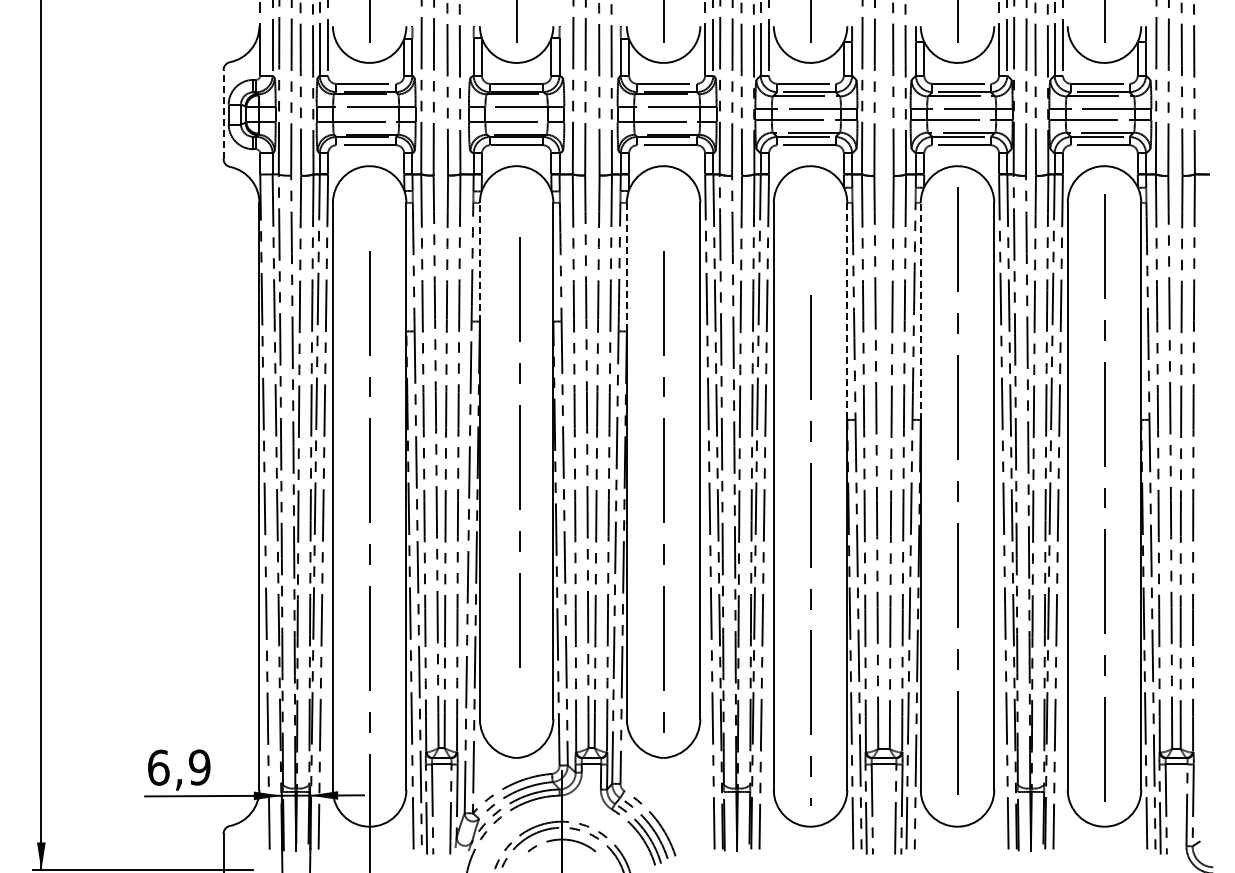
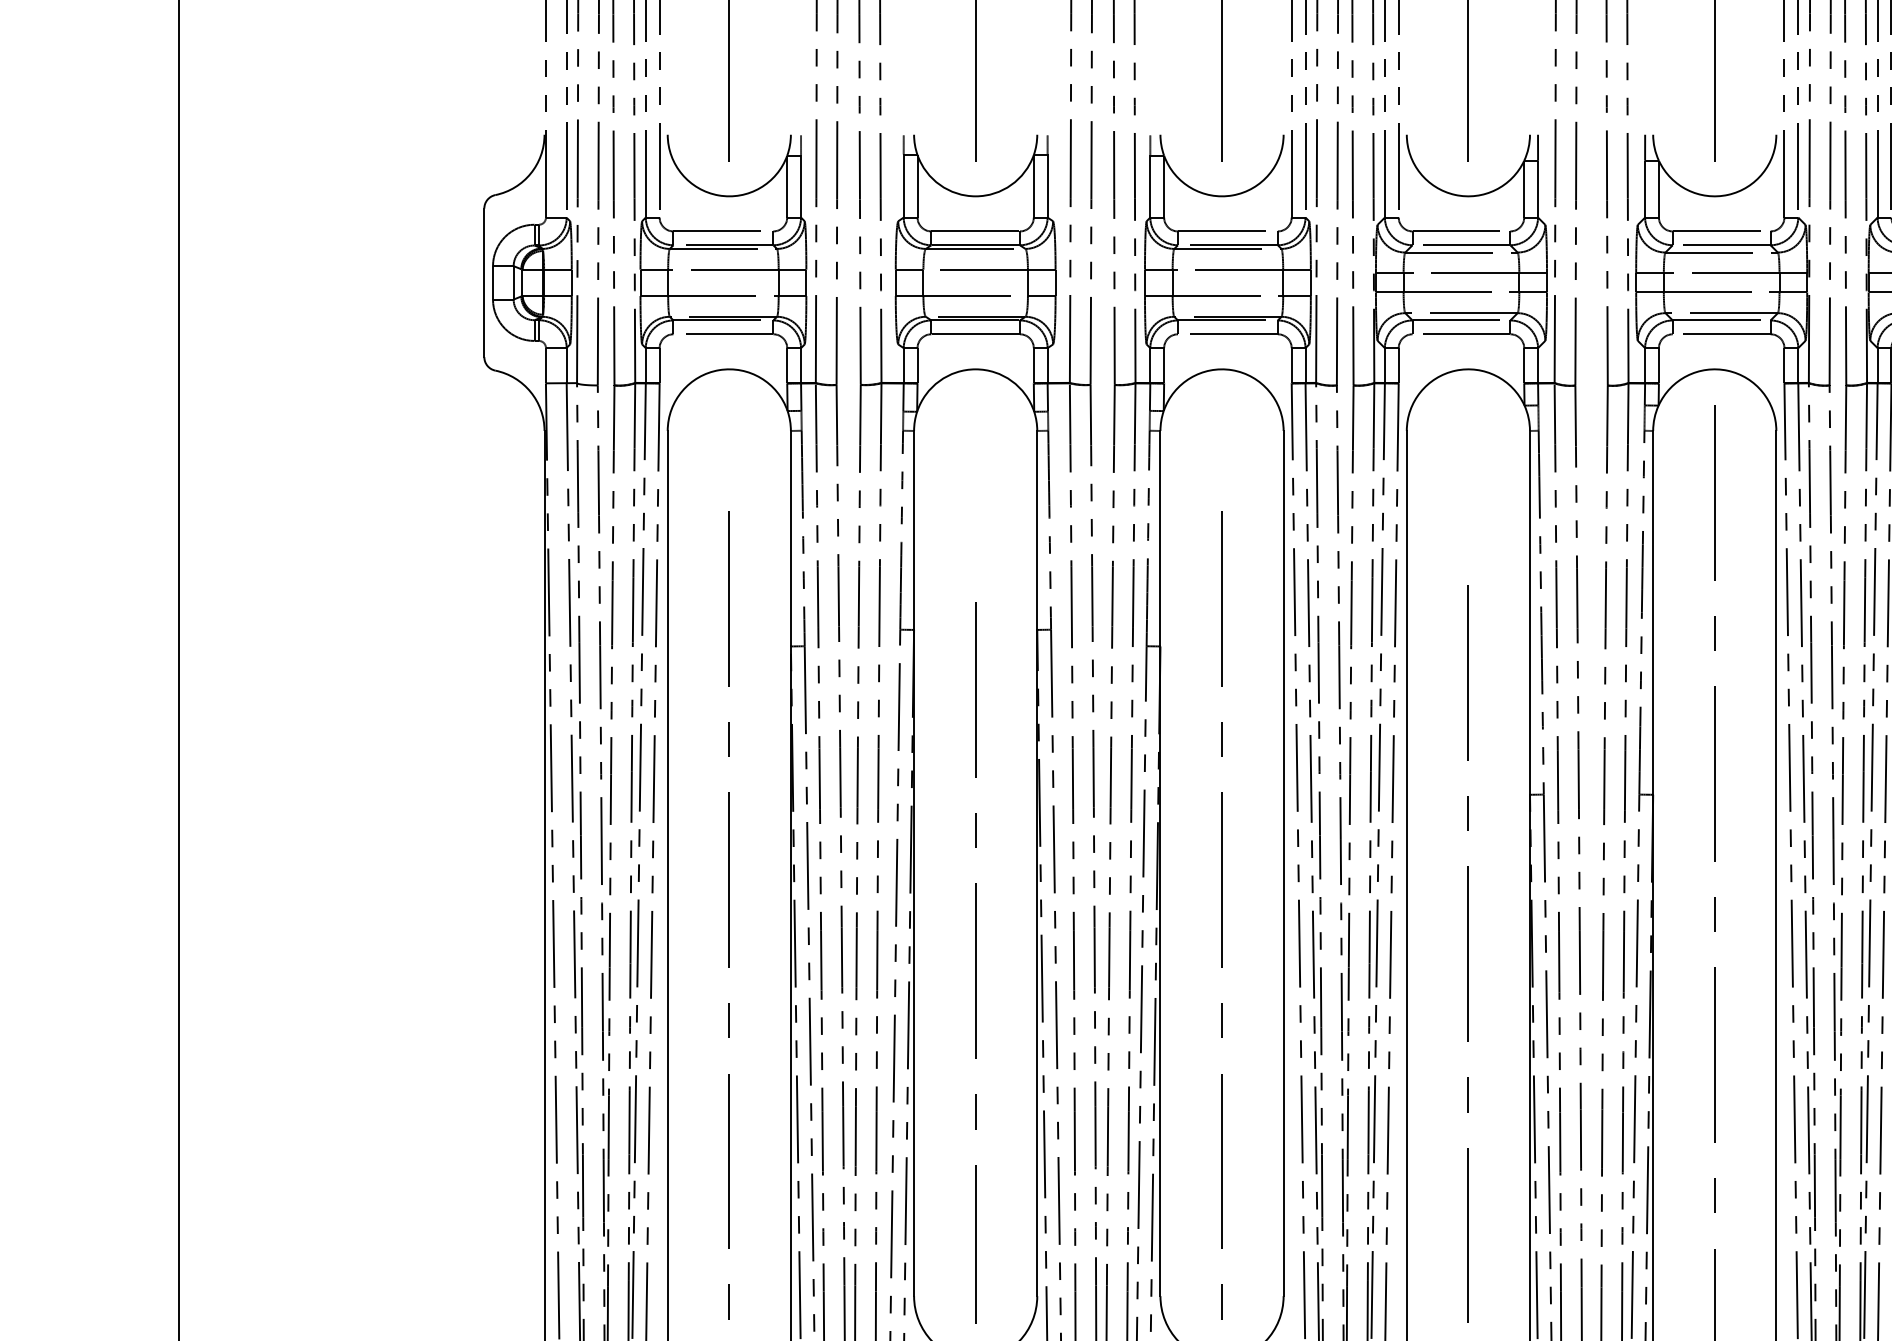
line: (223, 114) -> (484, 282), dashed -> solid
line: (479, 261) -> (913, 529), dashed -> solid
line: (626, 266) -> (1159, 537), dashed -> solid
line: (847, 311) -> (1530, 612), dashed -> solid
line: (920, 311) -> (1652, 612), dashed -> solid
line: (519, 452) -> (975, 963), moved

